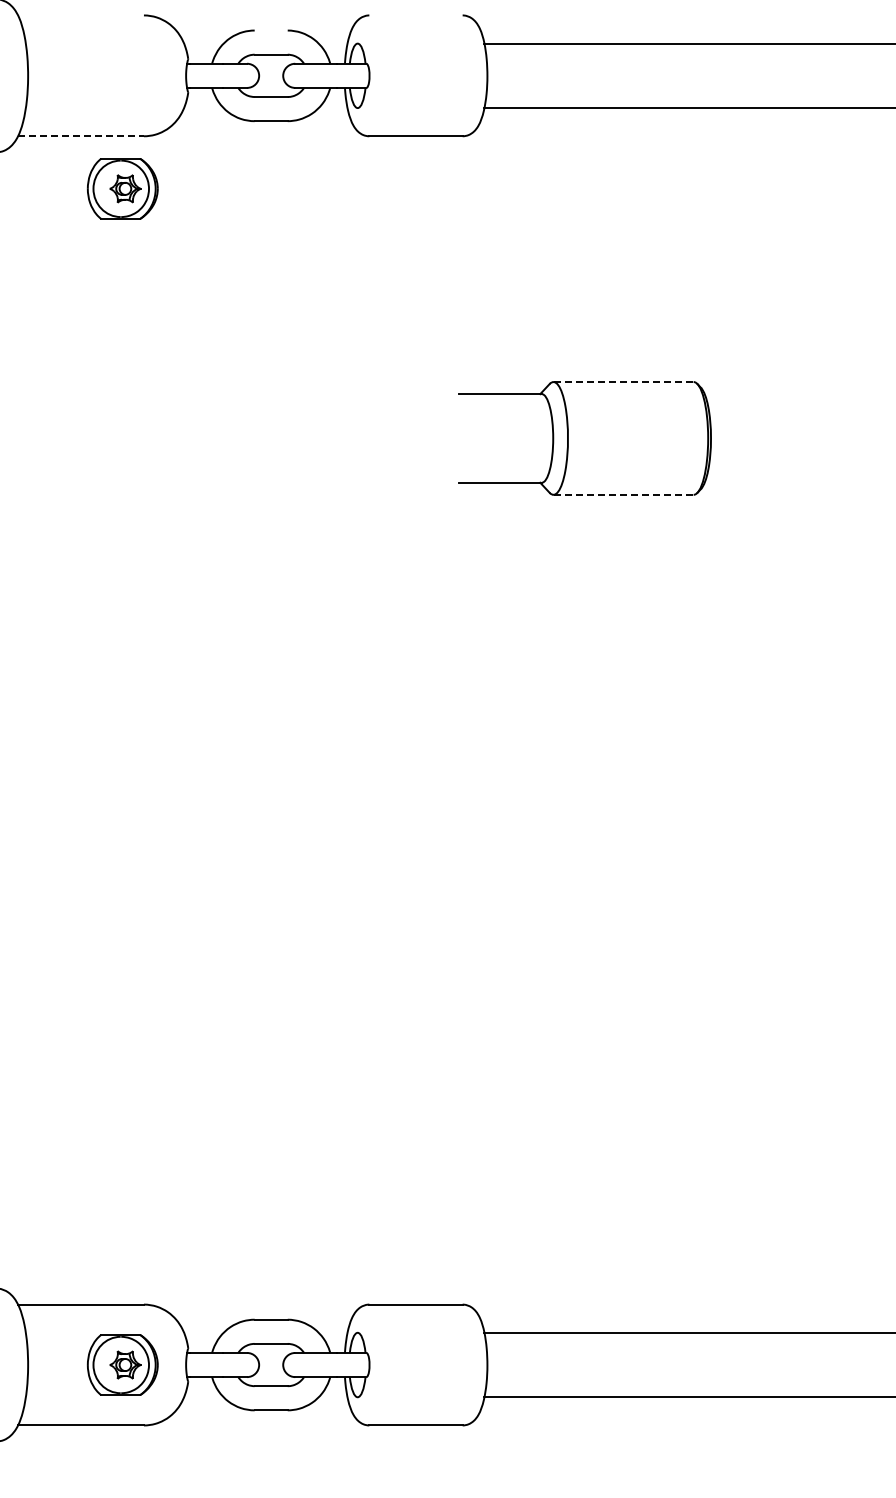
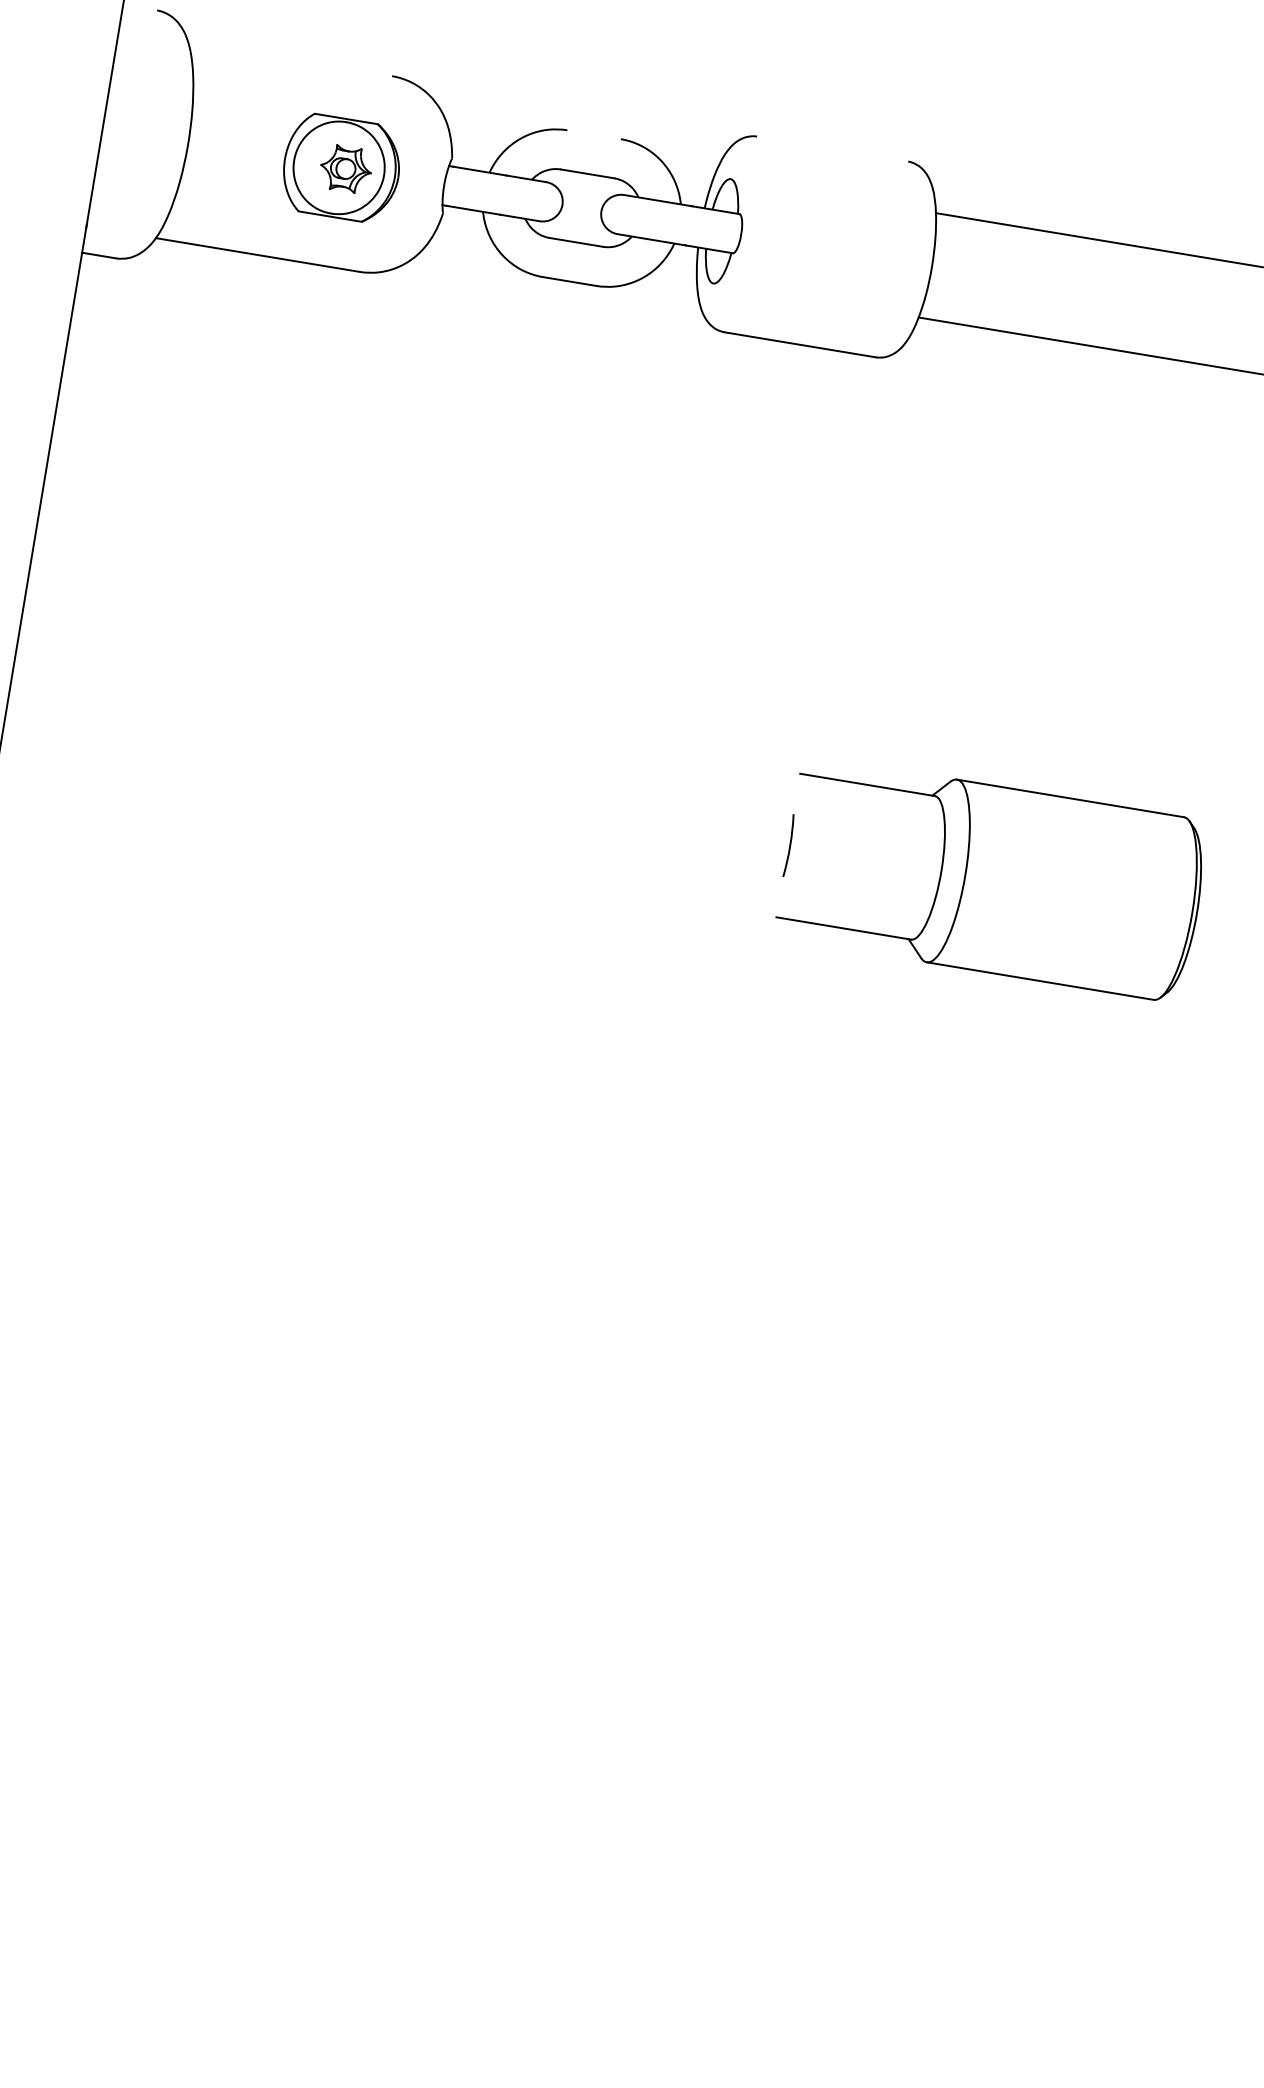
line: (81, 136) -> (258, 255), dashed -> solid
part: (122, 188) -> (341, 167), moved
line: (624, 382) -> (1071, 799), dashed -> solid
line: (458, 438) -> (788, 845), added
line: (624, 494) -> (1041, 980), dashed -> solid

